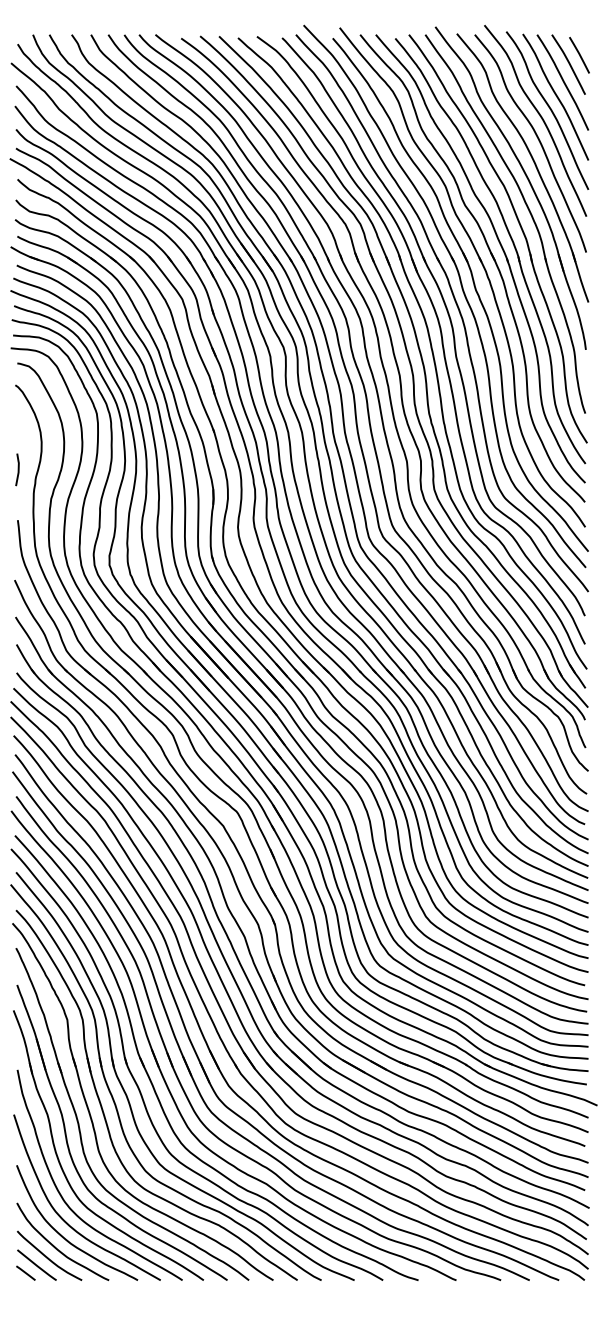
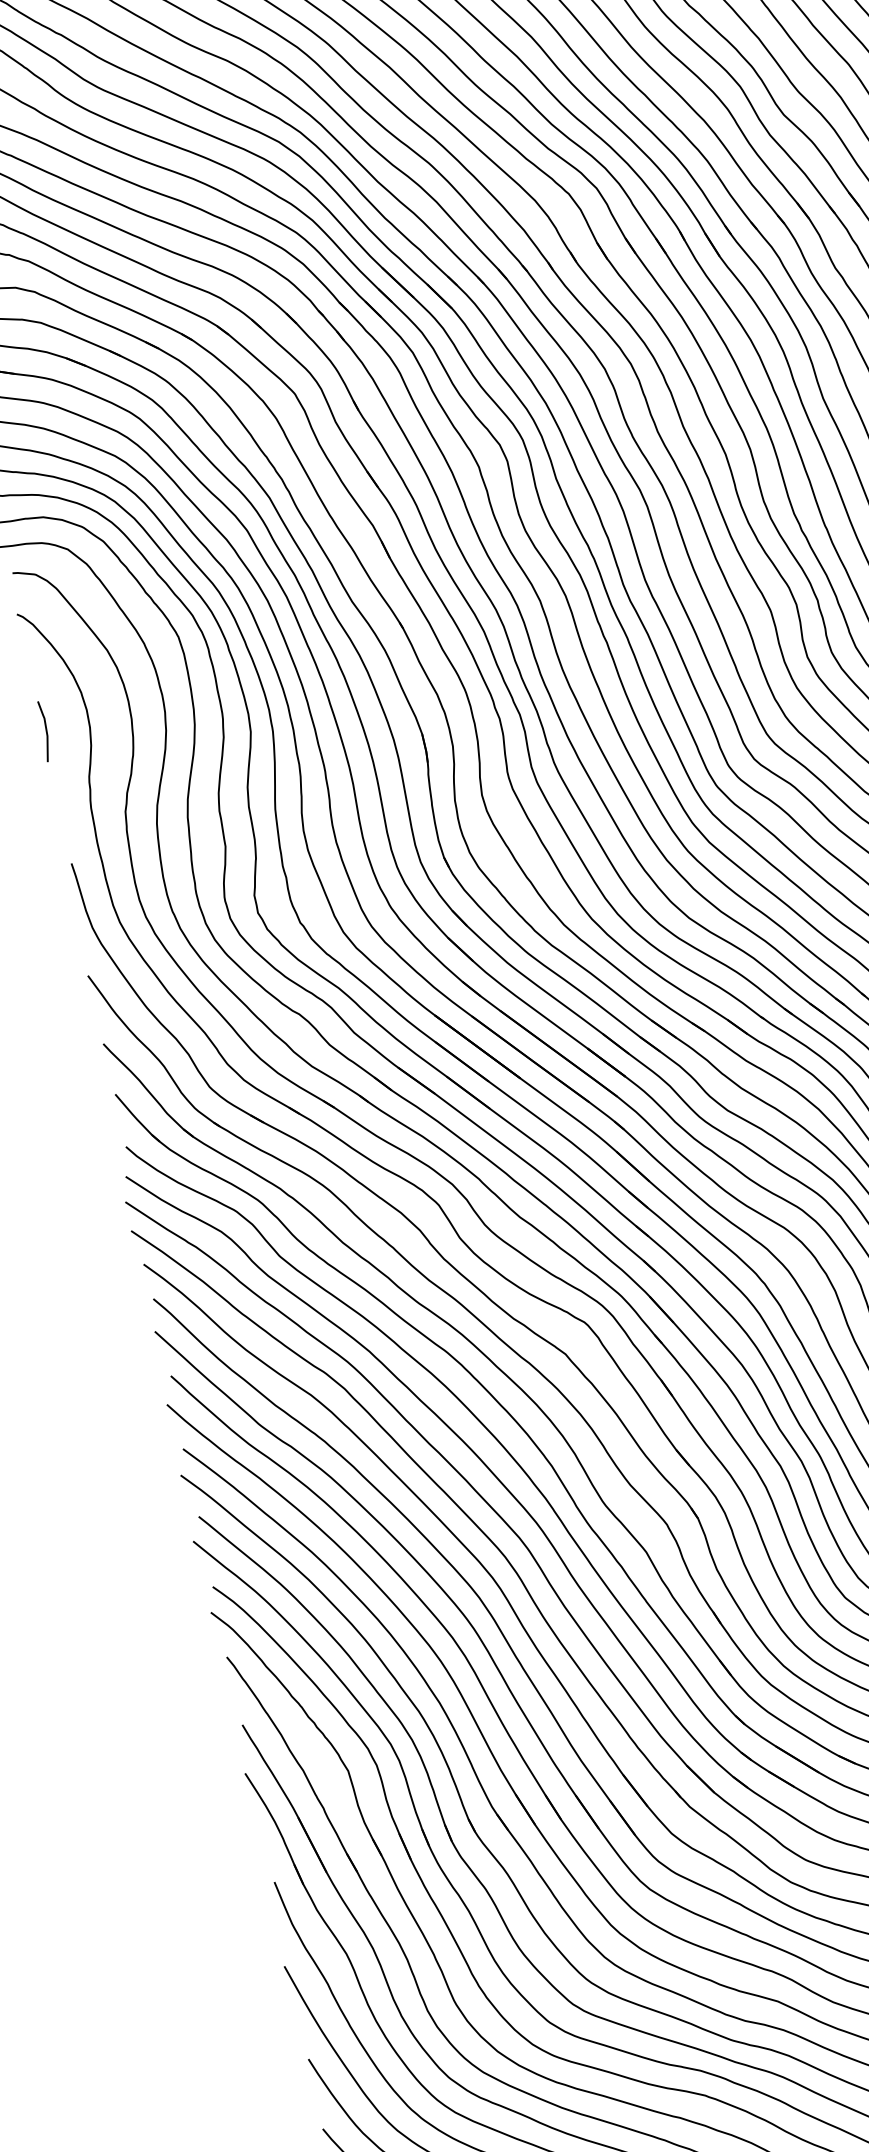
line: (17, 469) -> (44, 730), moved

